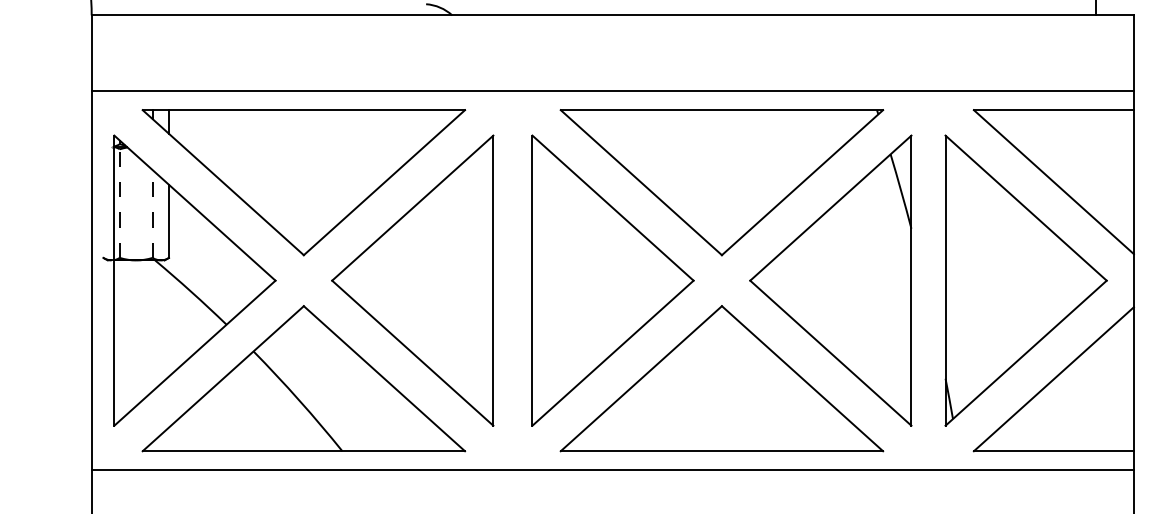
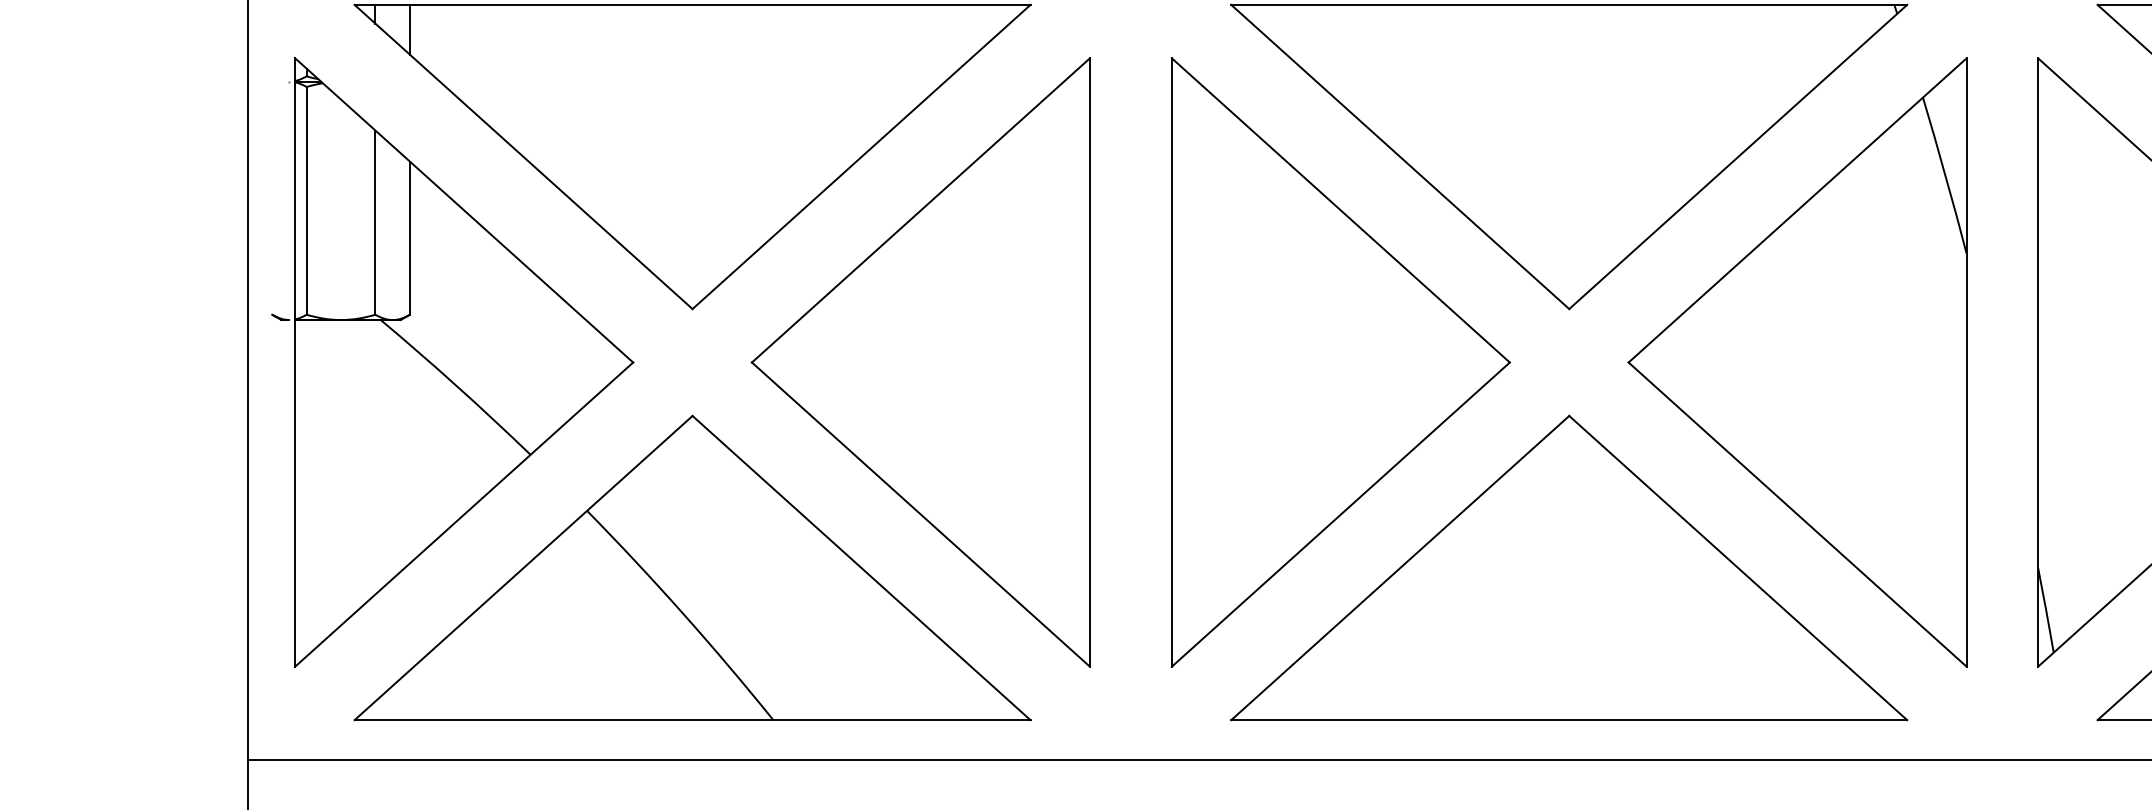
line: (119, 203) -> (305, 200), dashed -> solid
line: (152, 213) -> (375, 221), dashed -> solid

